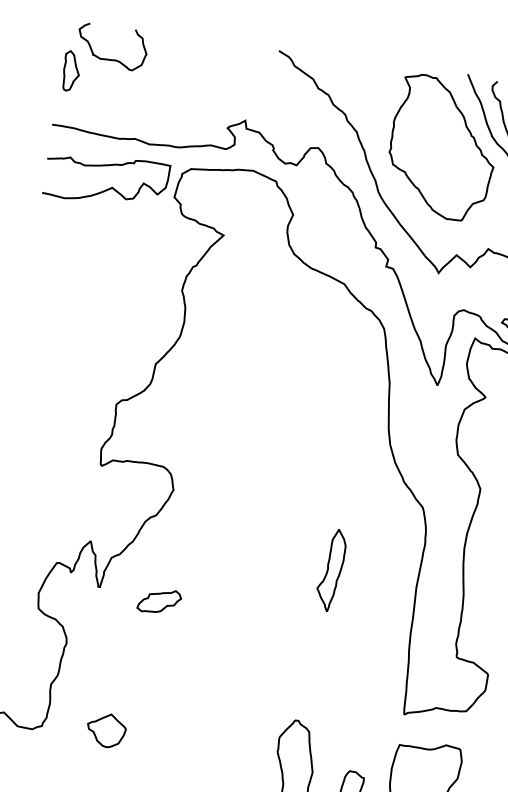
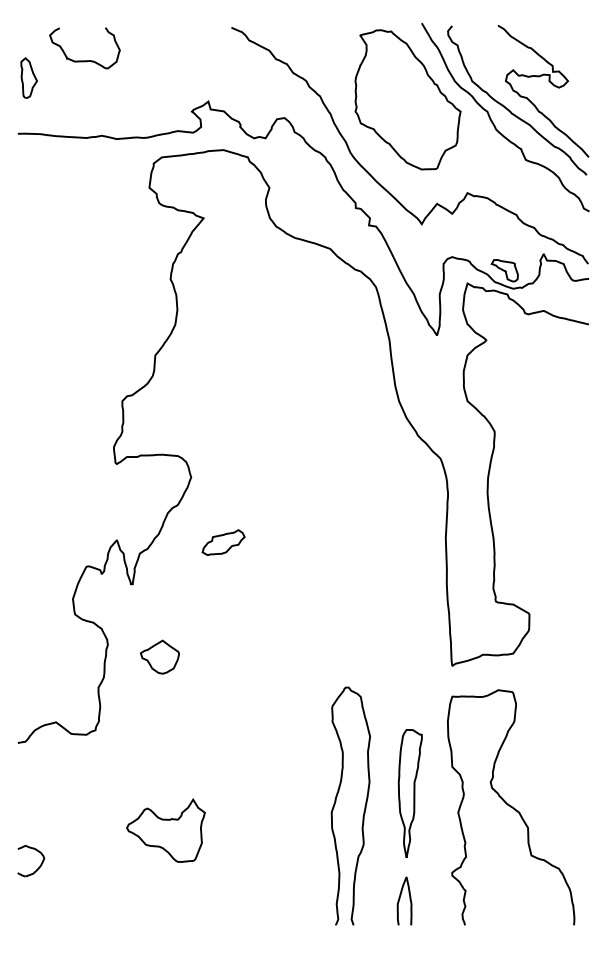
curve: (110, 59) -> (84, 60), moved
curve: (111, 186) -> (85, 186), removed
part: (330, 569) -> (358, 533), removed
part: (159, 601) -> (223, 542), moved
part: (106, 729) -> (159, 656), moved

